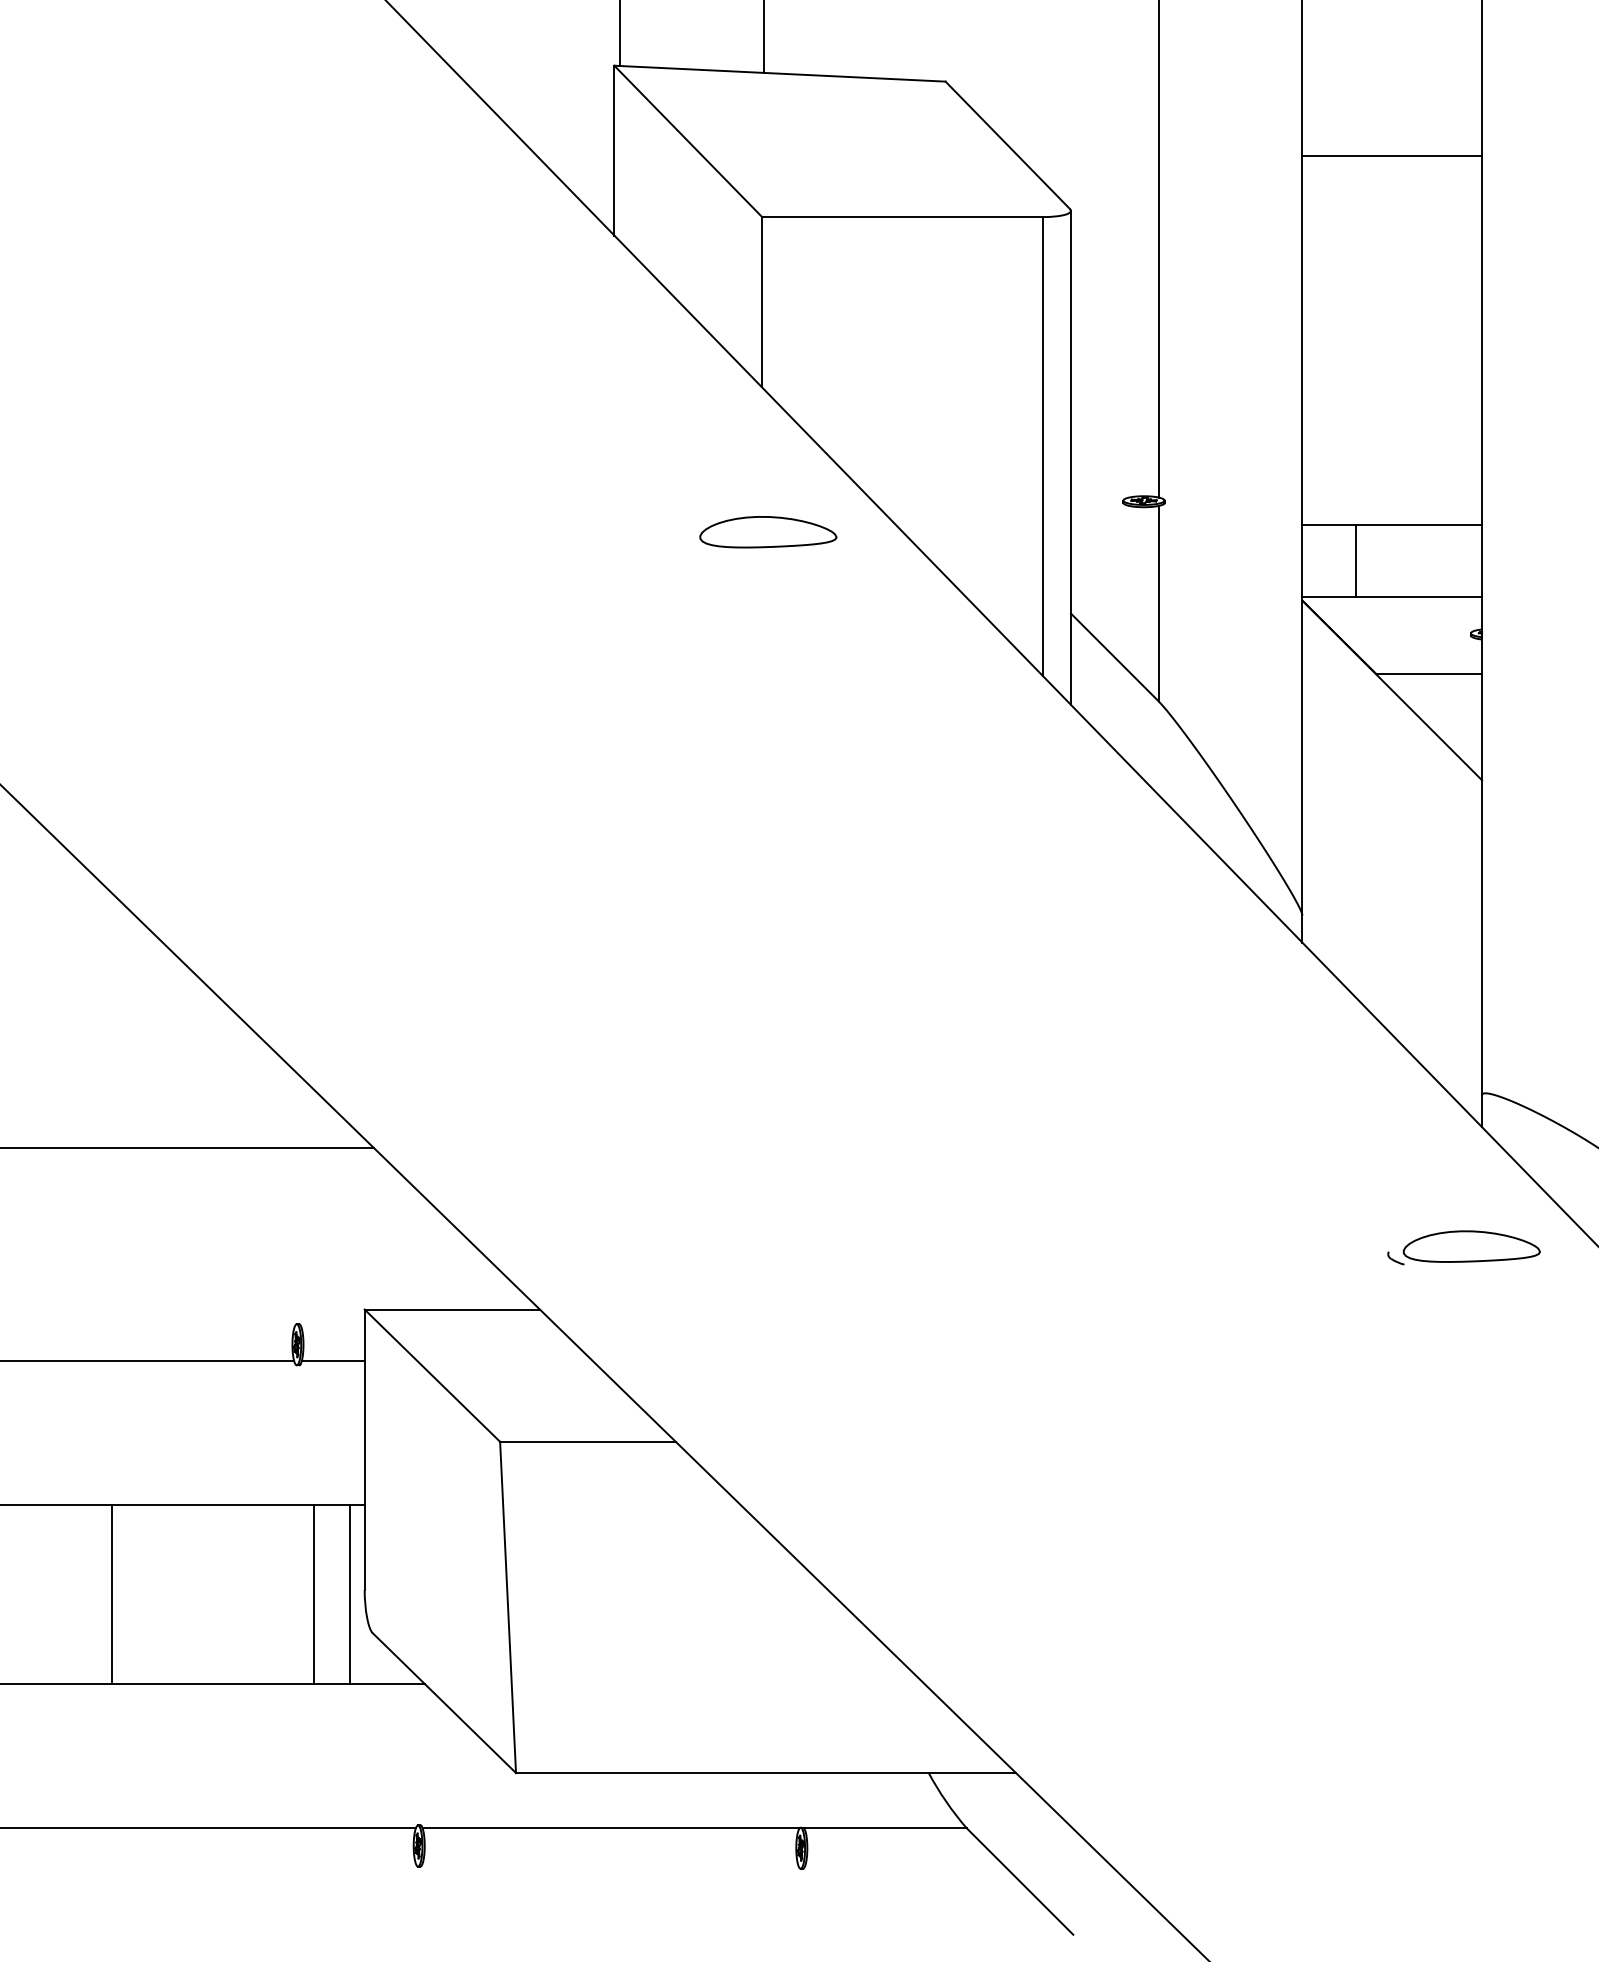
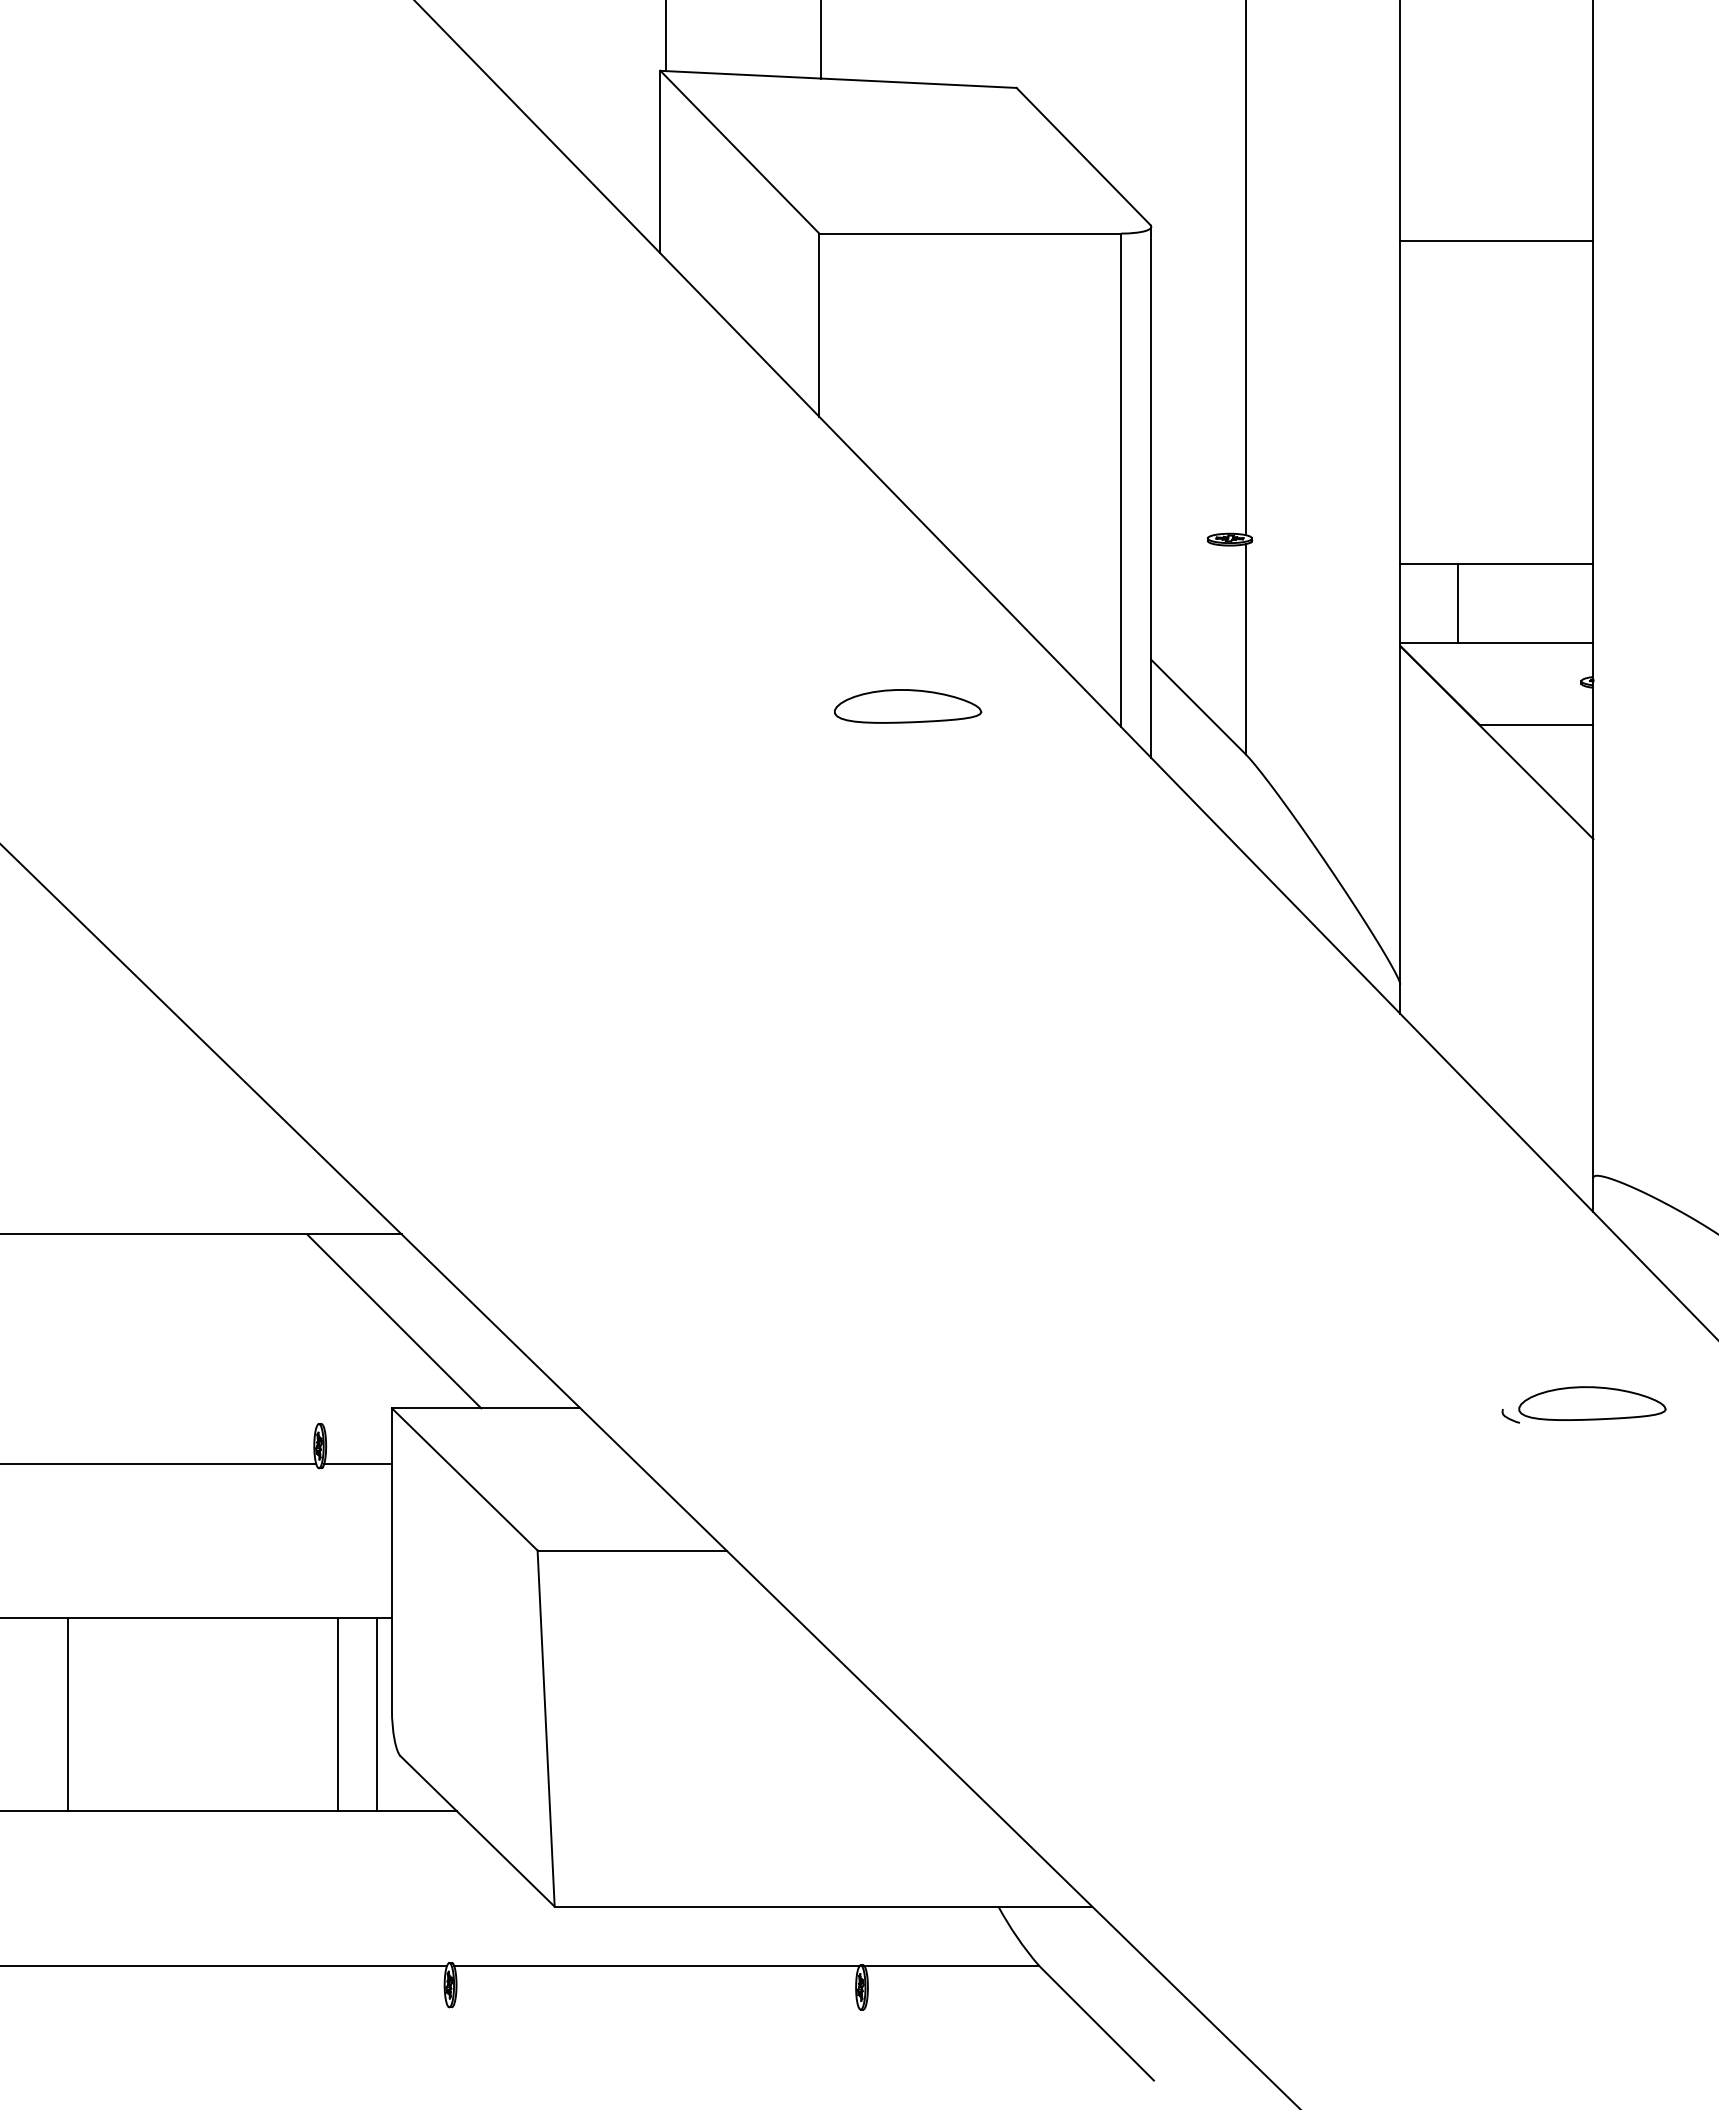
line: (1391, 156) -> (1496, 241), moved
part: (768, 532) -> (908, 706), moved
line: (367, 1228) -> (394, 1321), added
part: (1463, 1247) -> (1583, 1404), moved
line: (111, 1594) -> (67, 1714), moved

